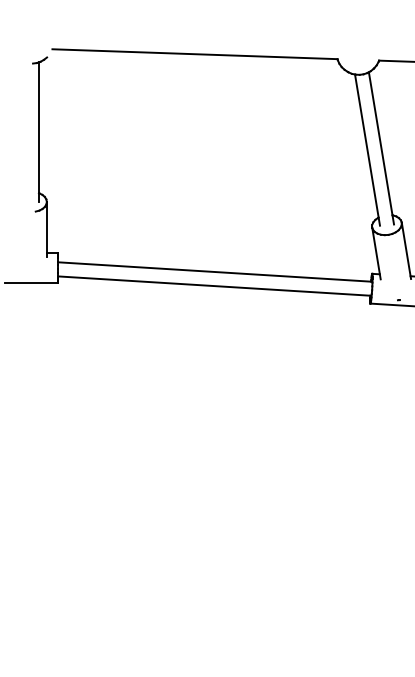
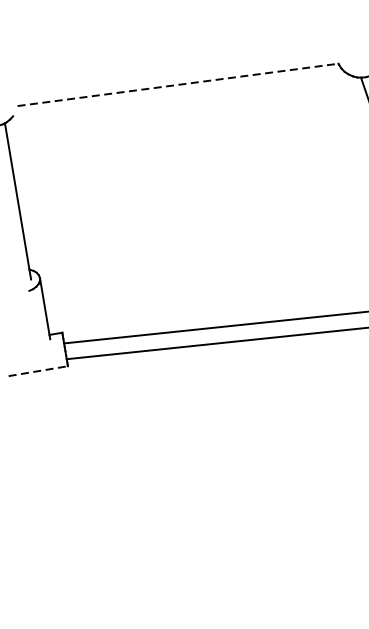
line: (195, 54) -> (178, 85), solid -> dashed
line: (32, 282) -> (38, 370), solid -> dashed

